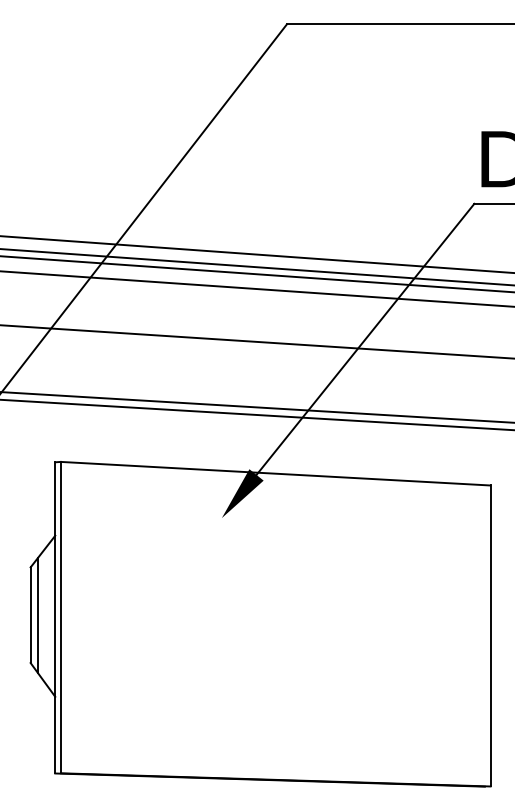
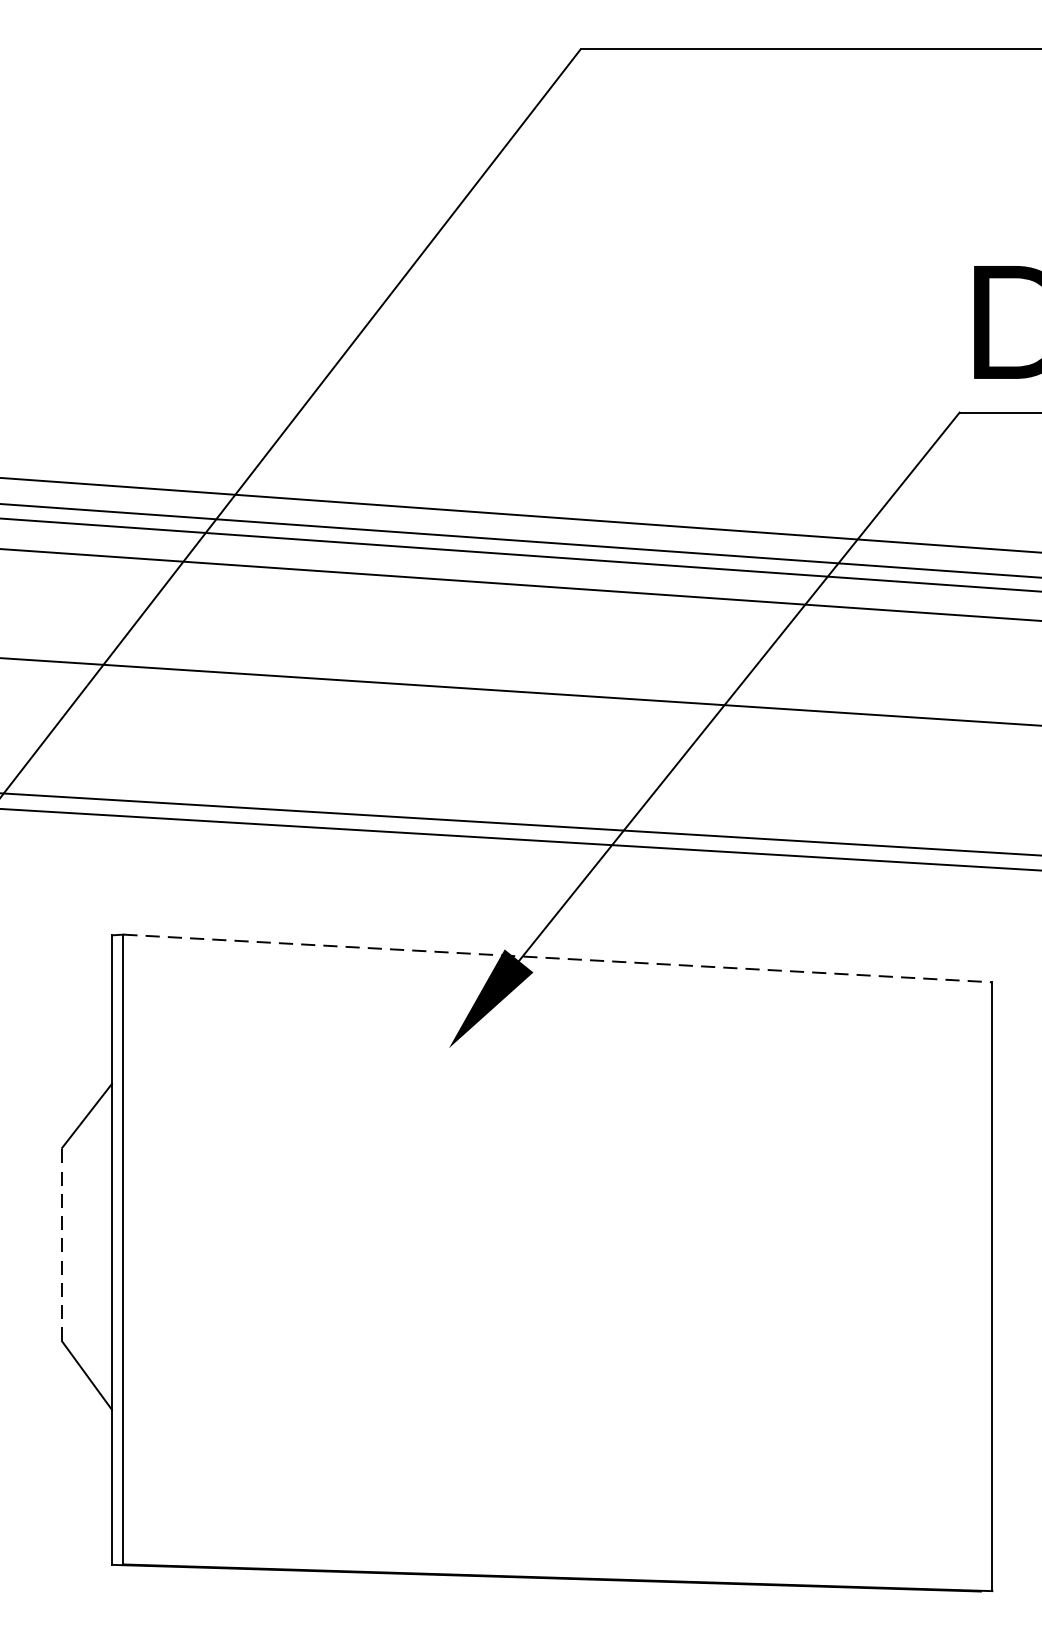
line: (276, 473) -> (559, 958), solid -> dashed
line: (30, 615) -> (61, 1245), solid -> dashed
line: (37, 615) -> (75, 1245), removed

